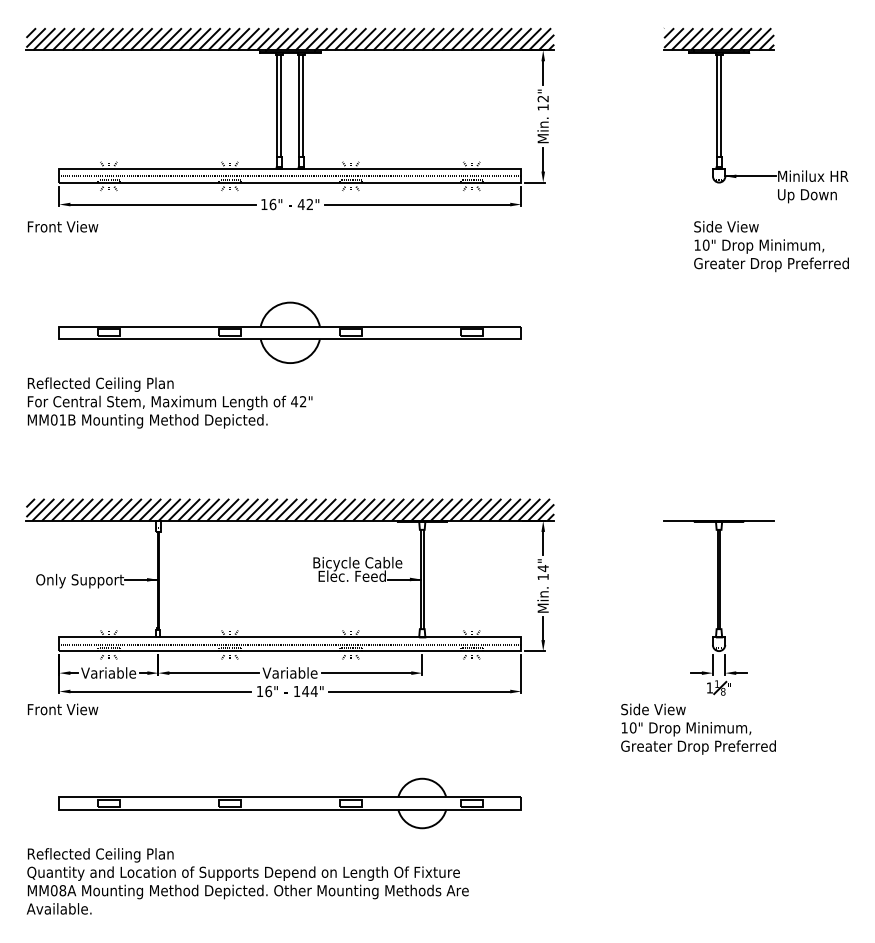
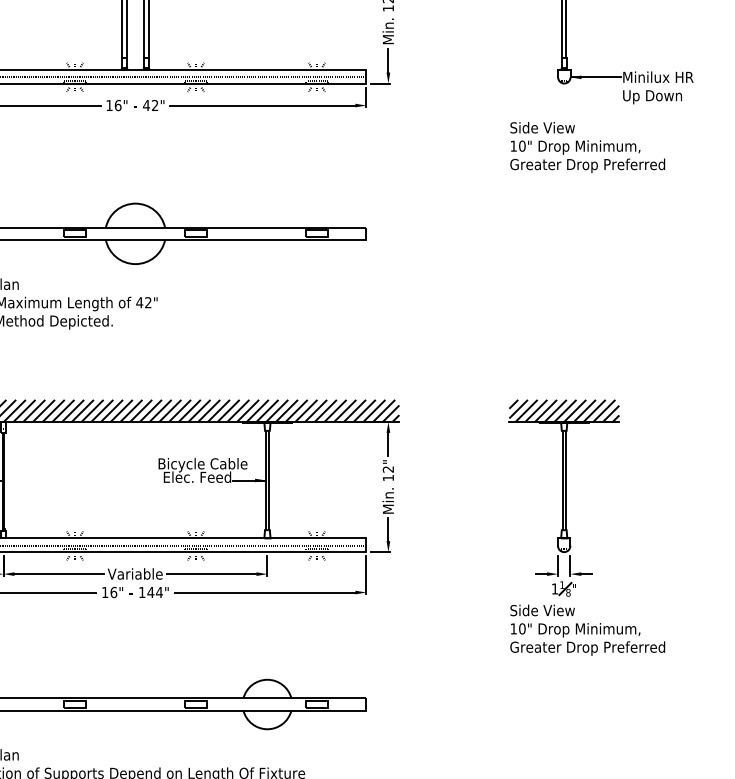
text: (771, 246) -> (587, 147), moved
hatch: (719, 509) -> (564, 410), added
text: (542, 568) -> (387, 469), 14" -> 12"
text: (698, 728) -> (587, 629), moved

